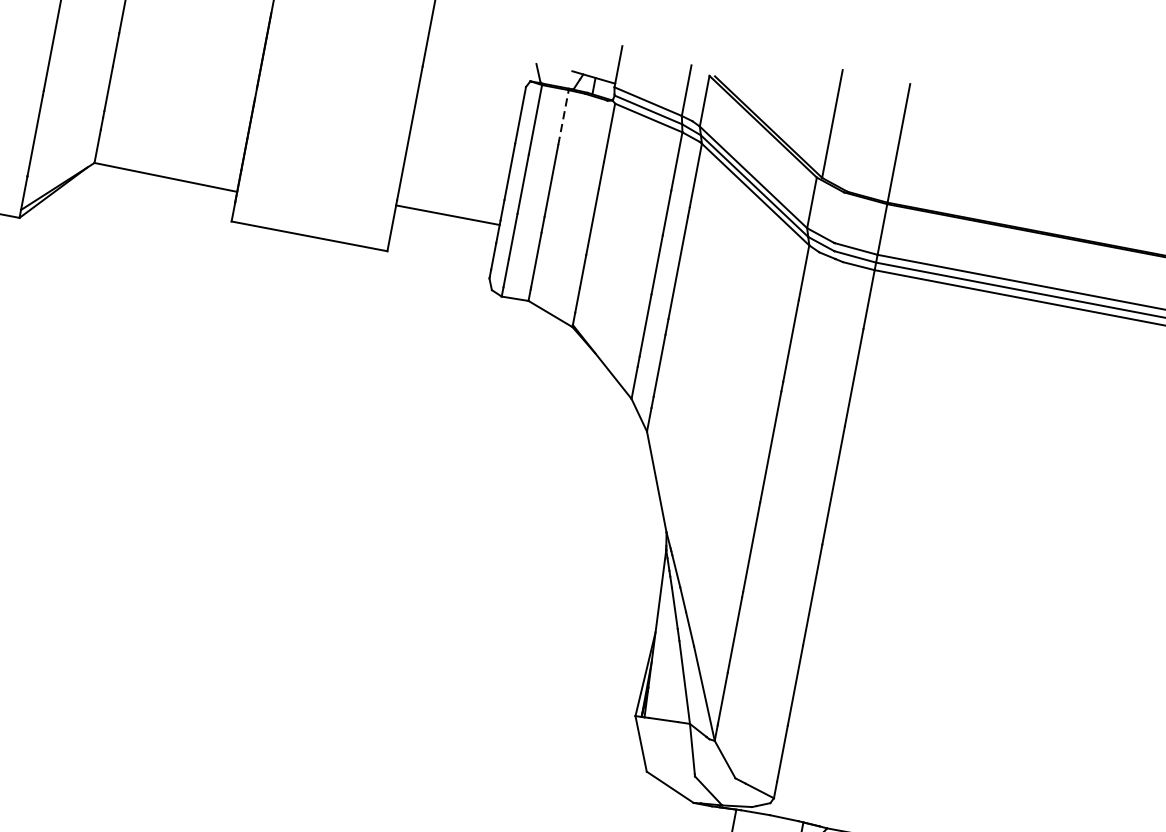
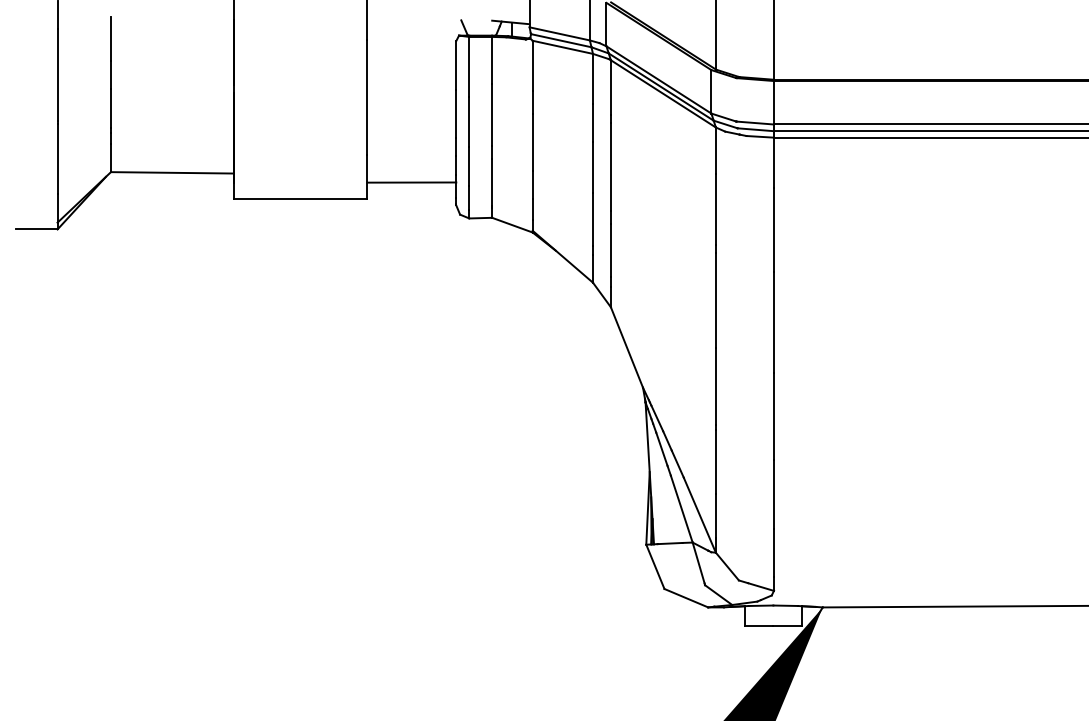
line: (564, 116) -> (492, 59), dashed -> solid
line: (447, 215) -> (411, 182), moved

